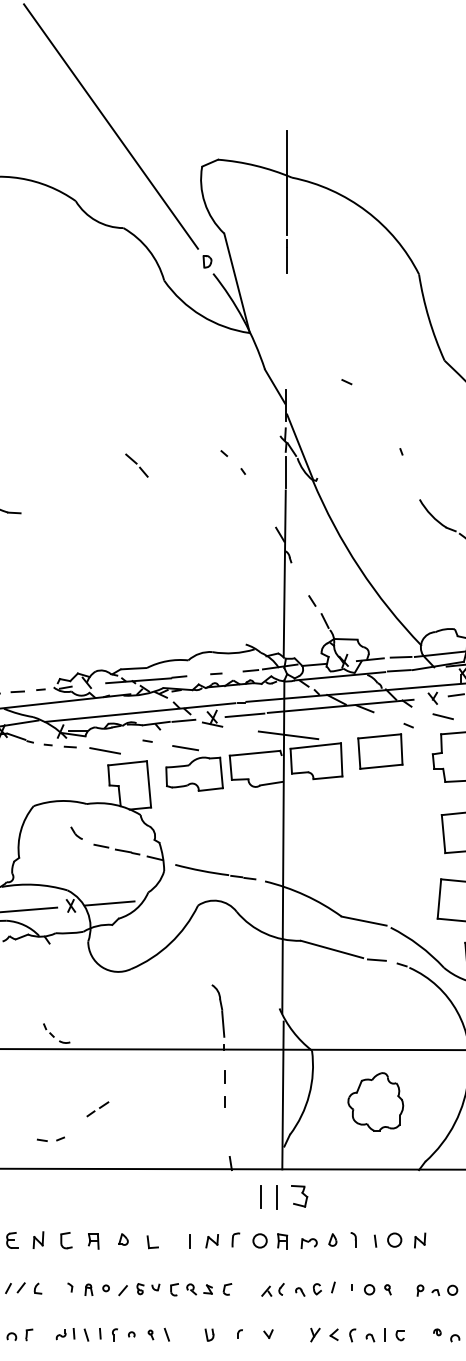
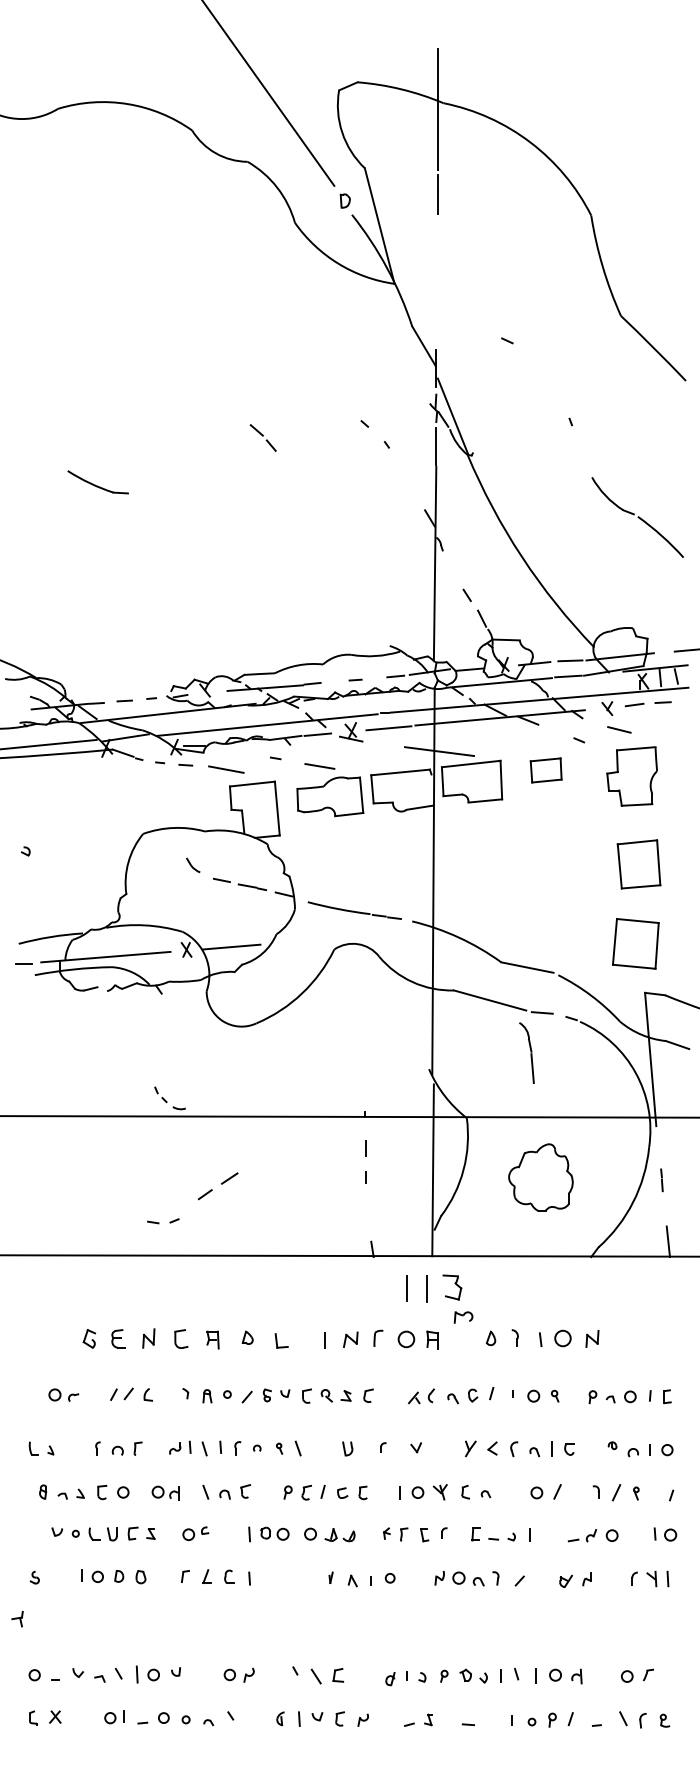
part: (379, 751) -> (545, 770), size x0.6
part: (217, 1010) -> (526, 1052), moved
part: (97, 1109) -> (217, 1186), size x1.6
part: (309, 1243) -> (463, 1317), moved

